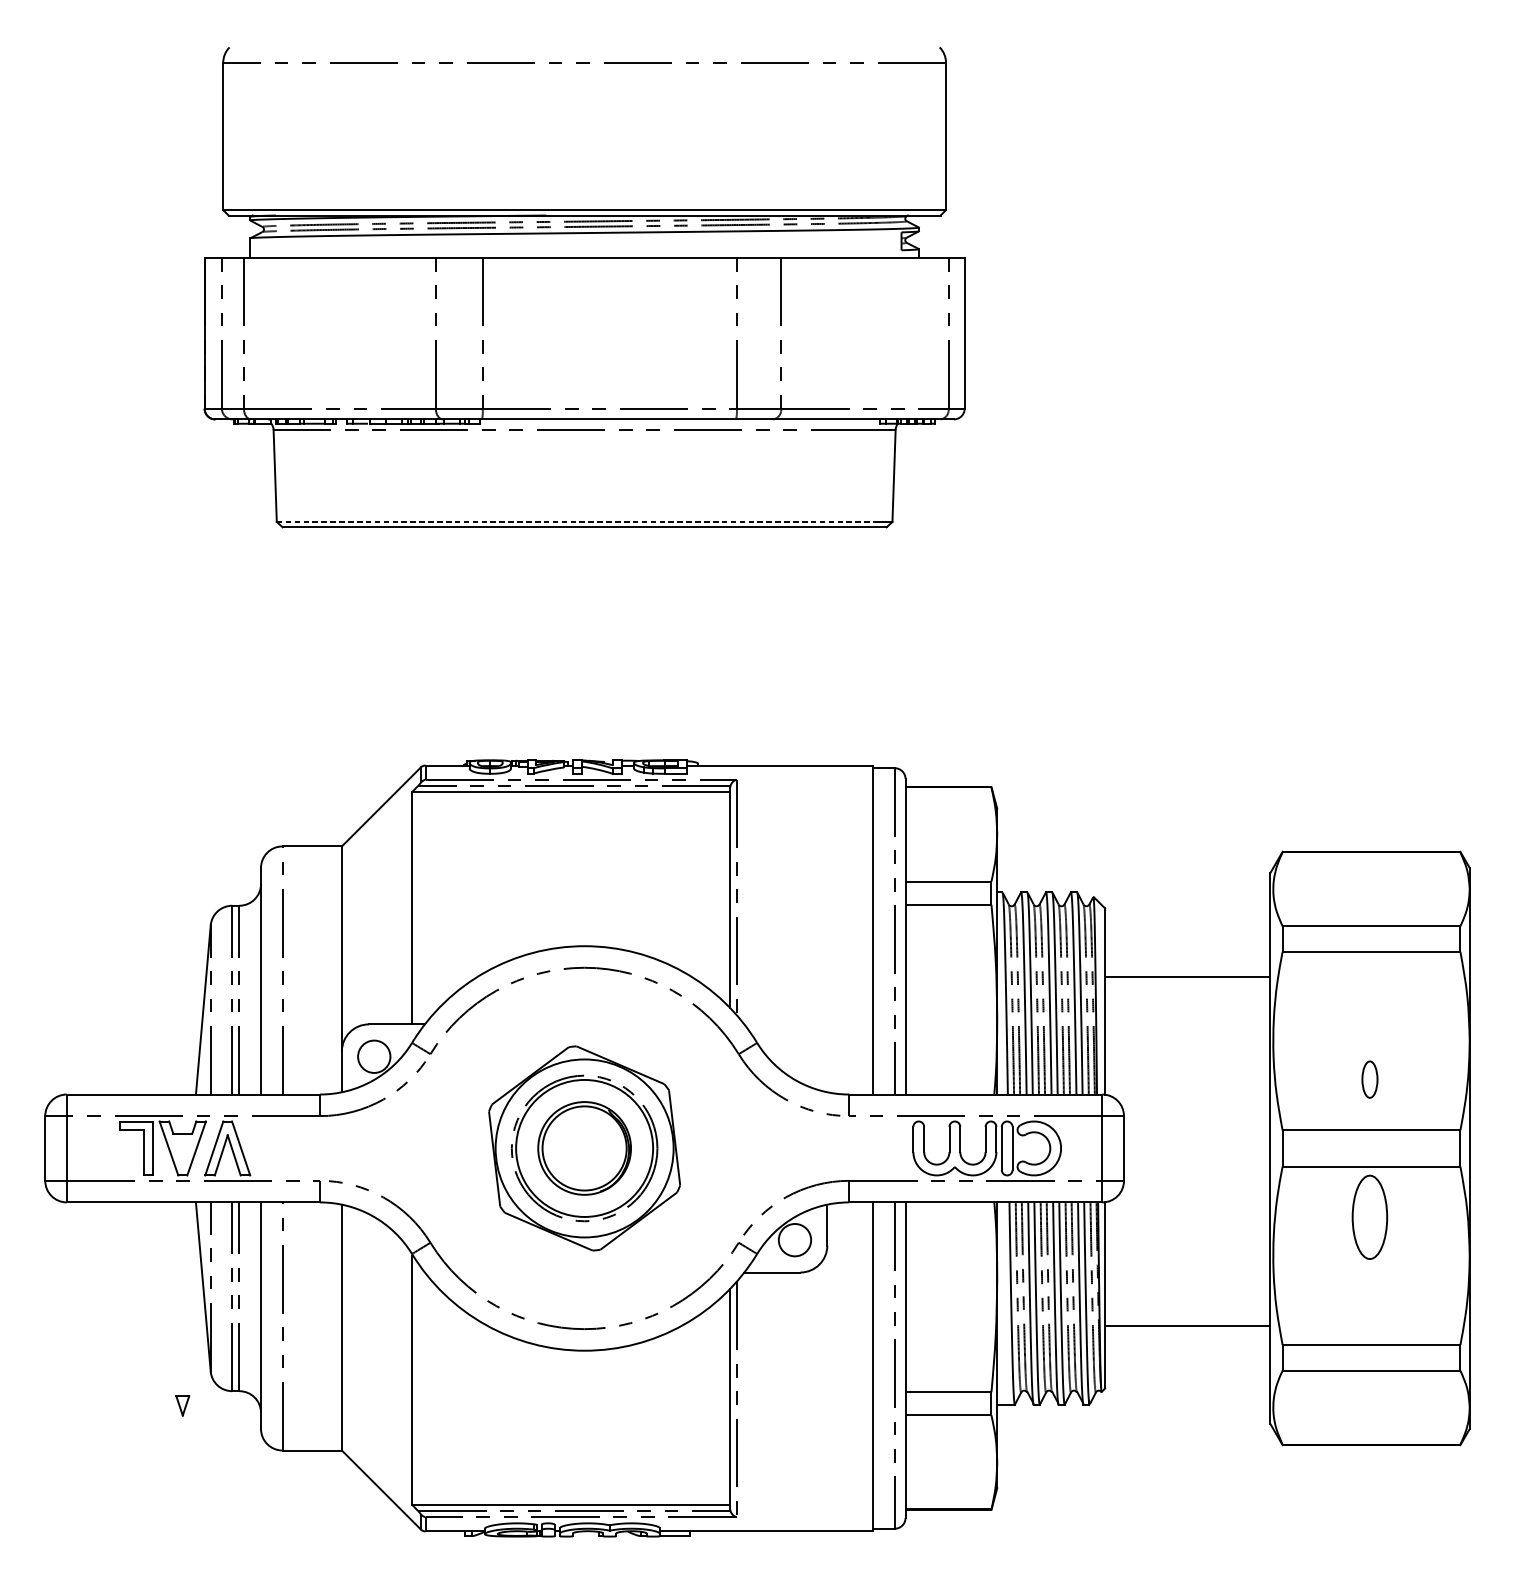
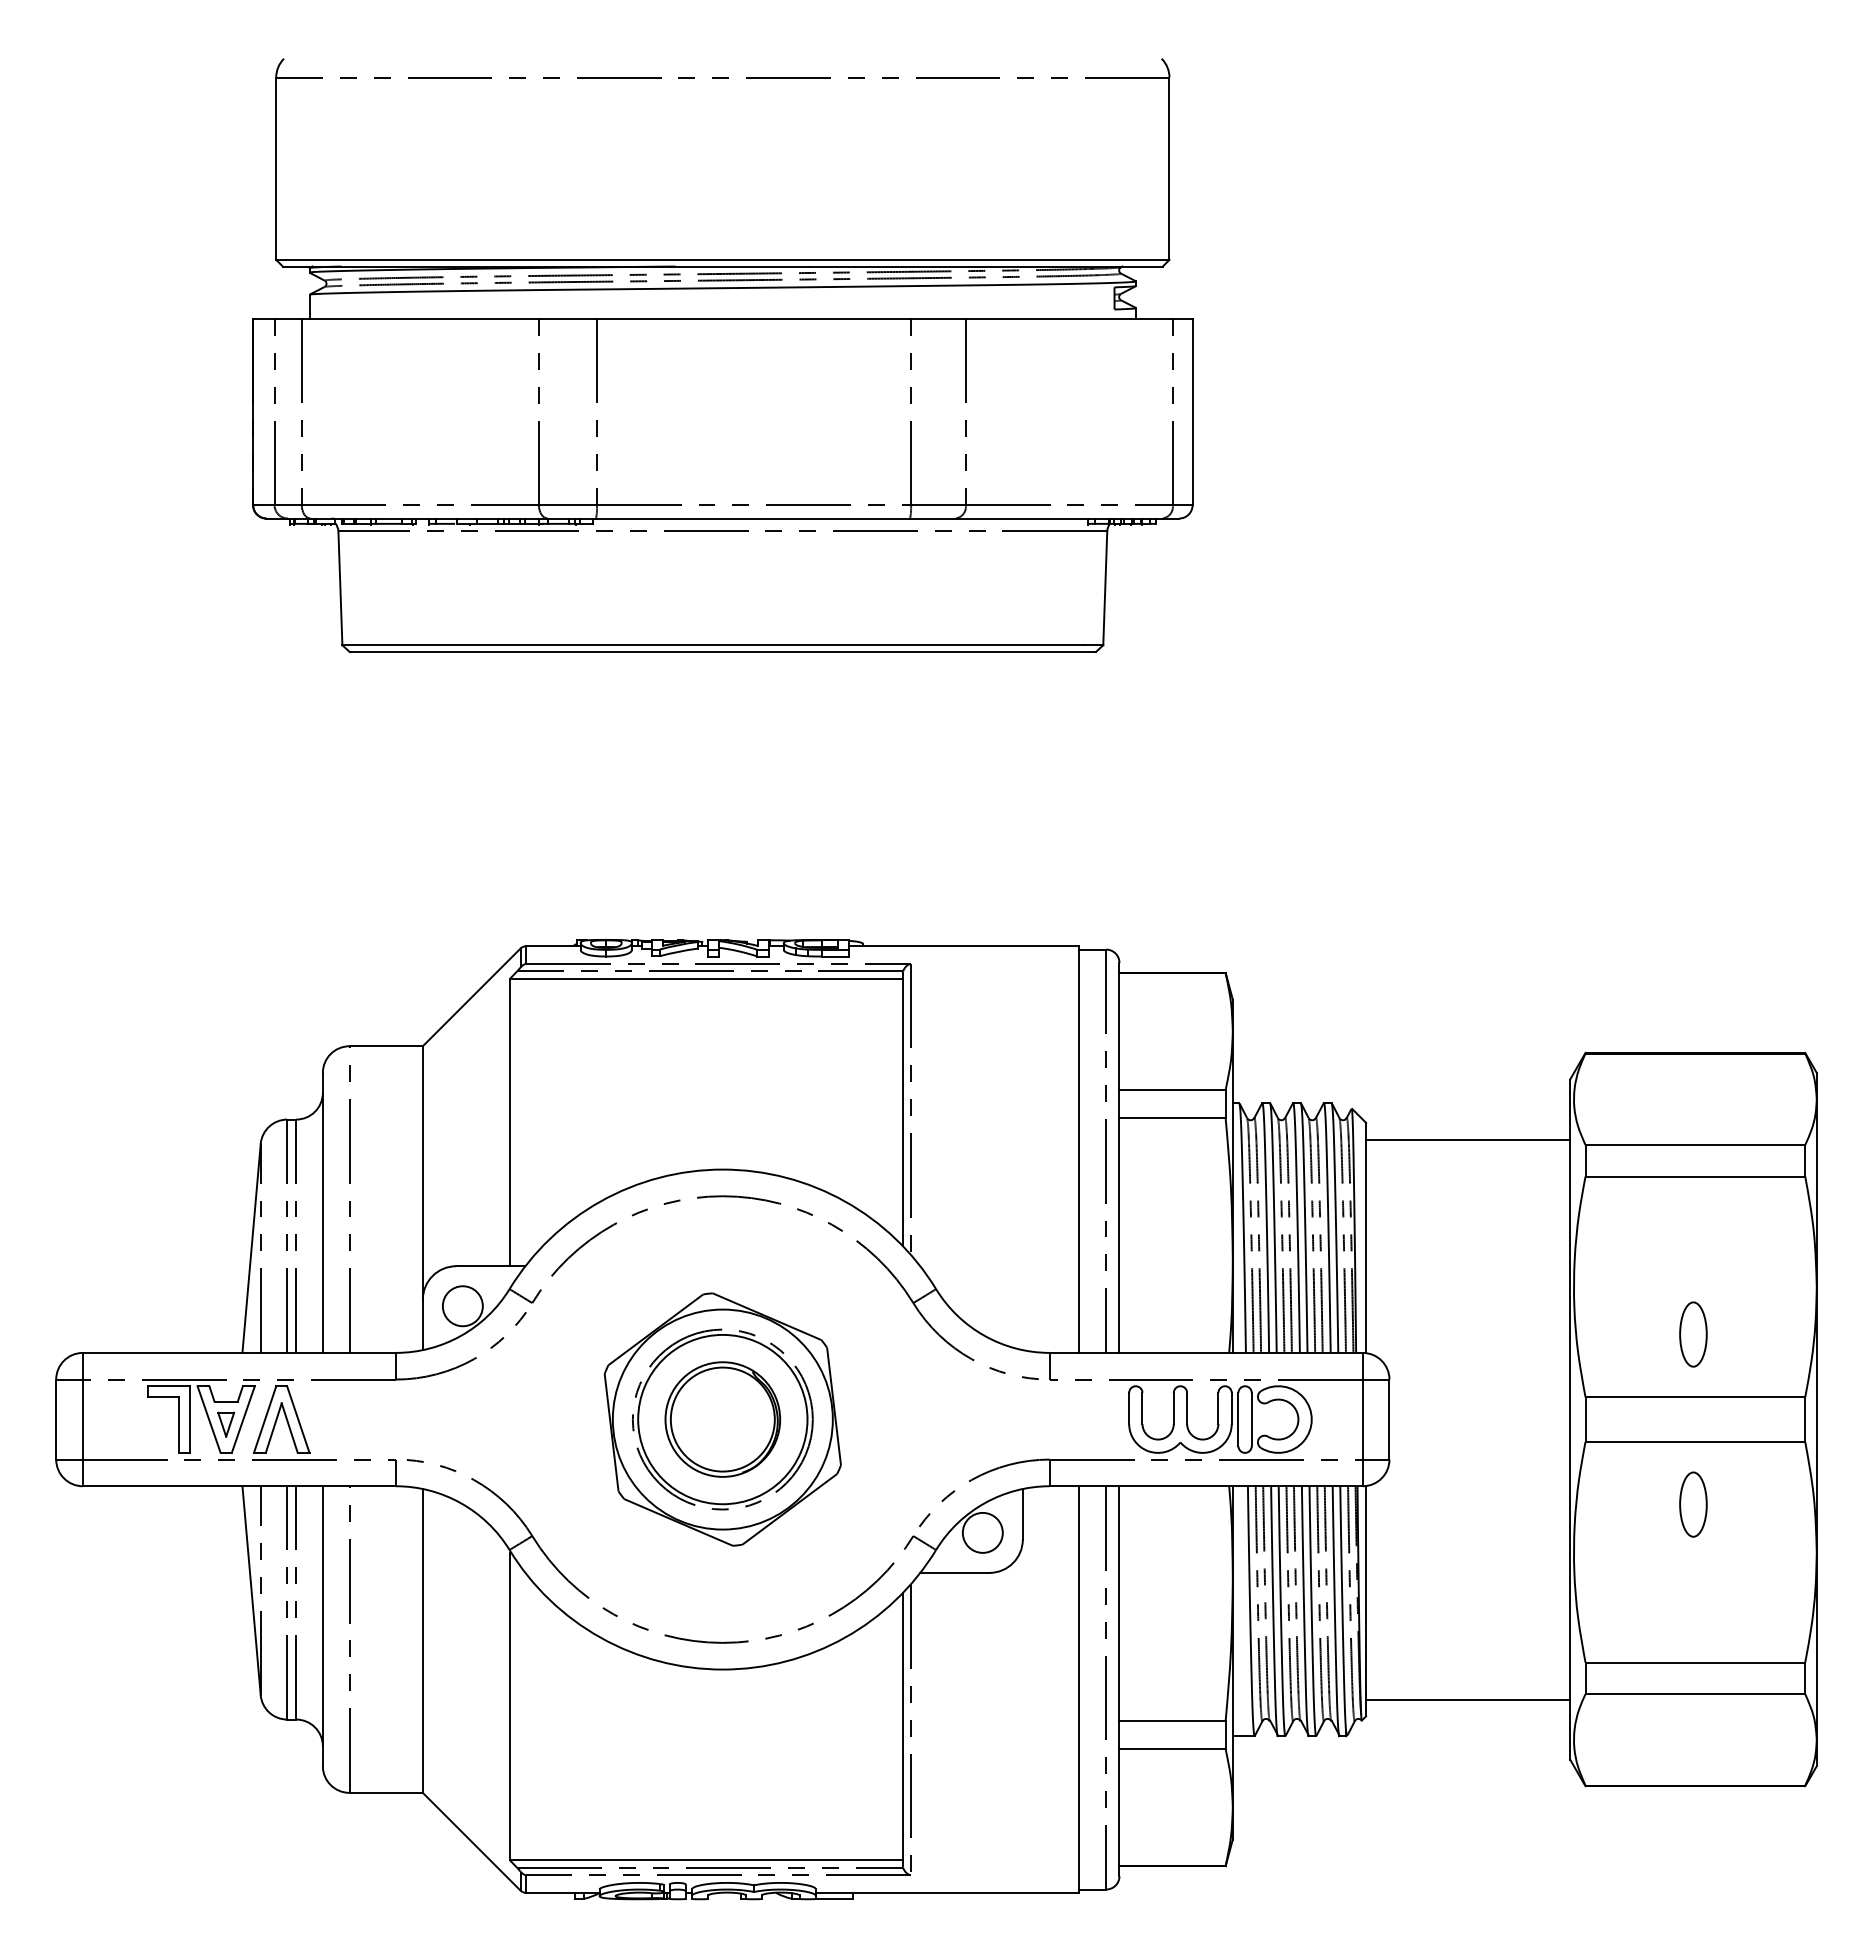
line: (577, 522) -> (713, 645), dashed -> solid
line: (1187, 976) -> (1468, 1139), moved
part: (1369, 1079) -> (1693, 1334), size x1.43
part: (1369, 1217) -> (1693, 1504), size x0.62
line: (1187, 1325) -> (1468, 1699), moved
part: (183, 1405) -> (226, 1424), moved

